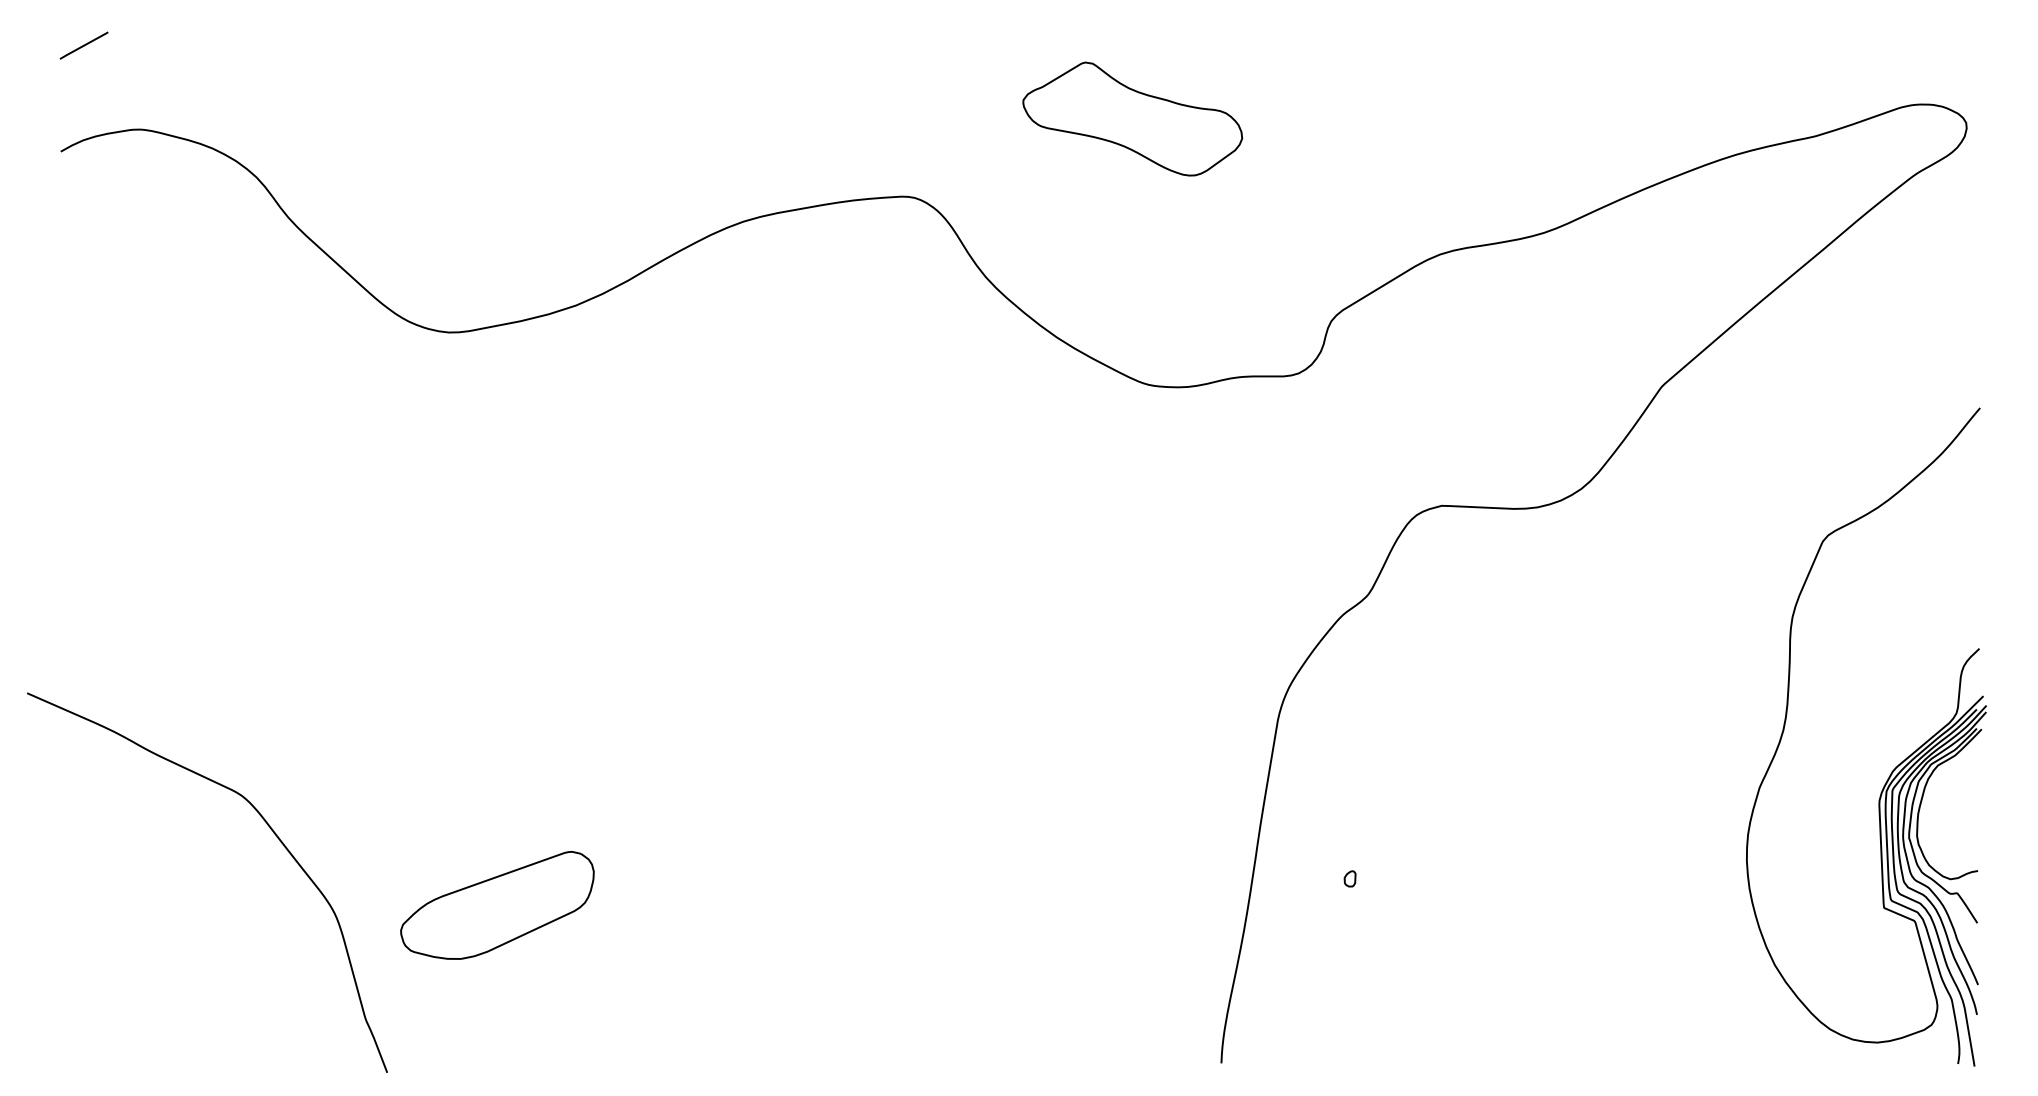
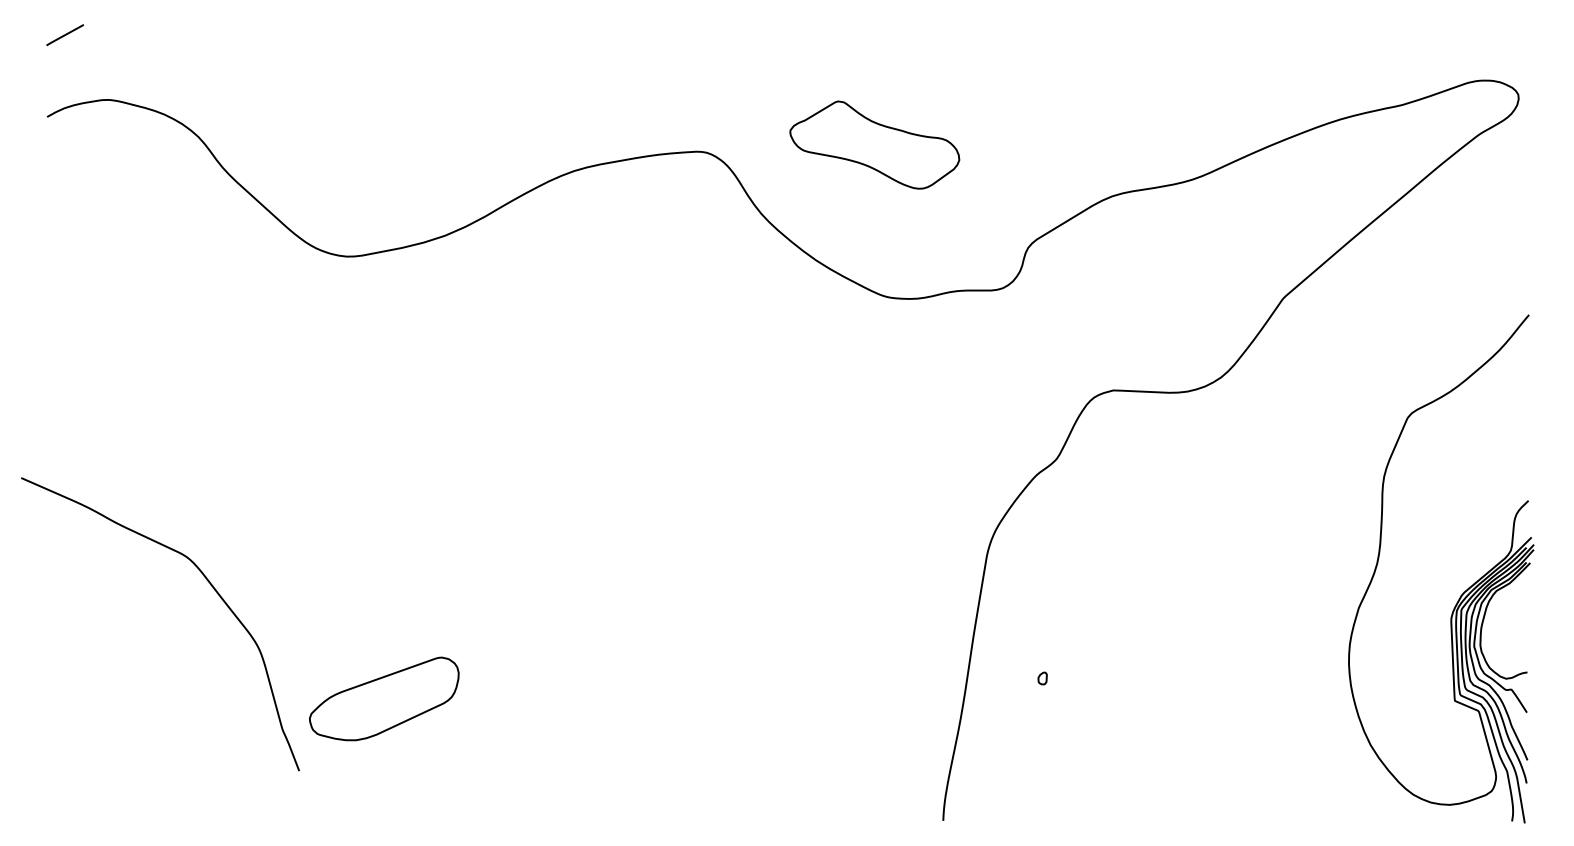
part: (1132, 118) -> (874, 144), moved
curve: (273, 833) -> (211, 586), moved

